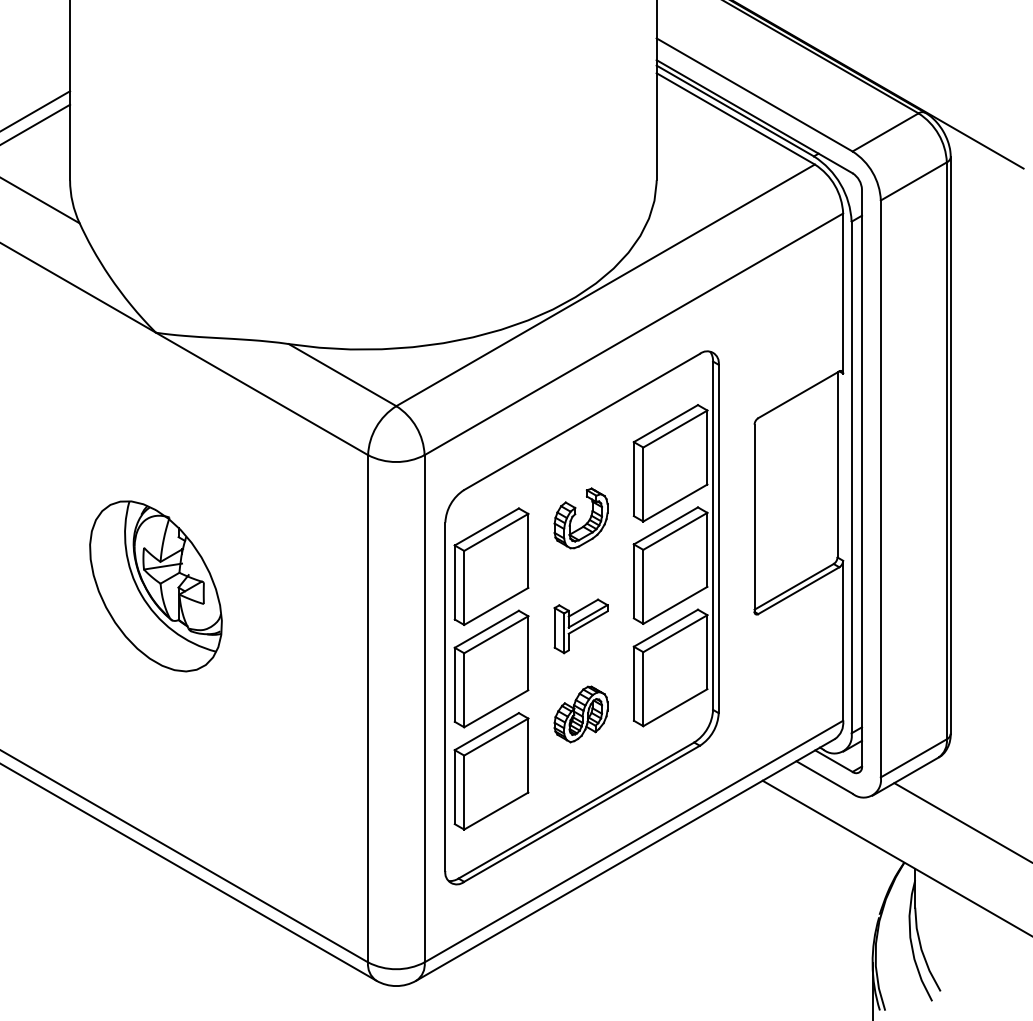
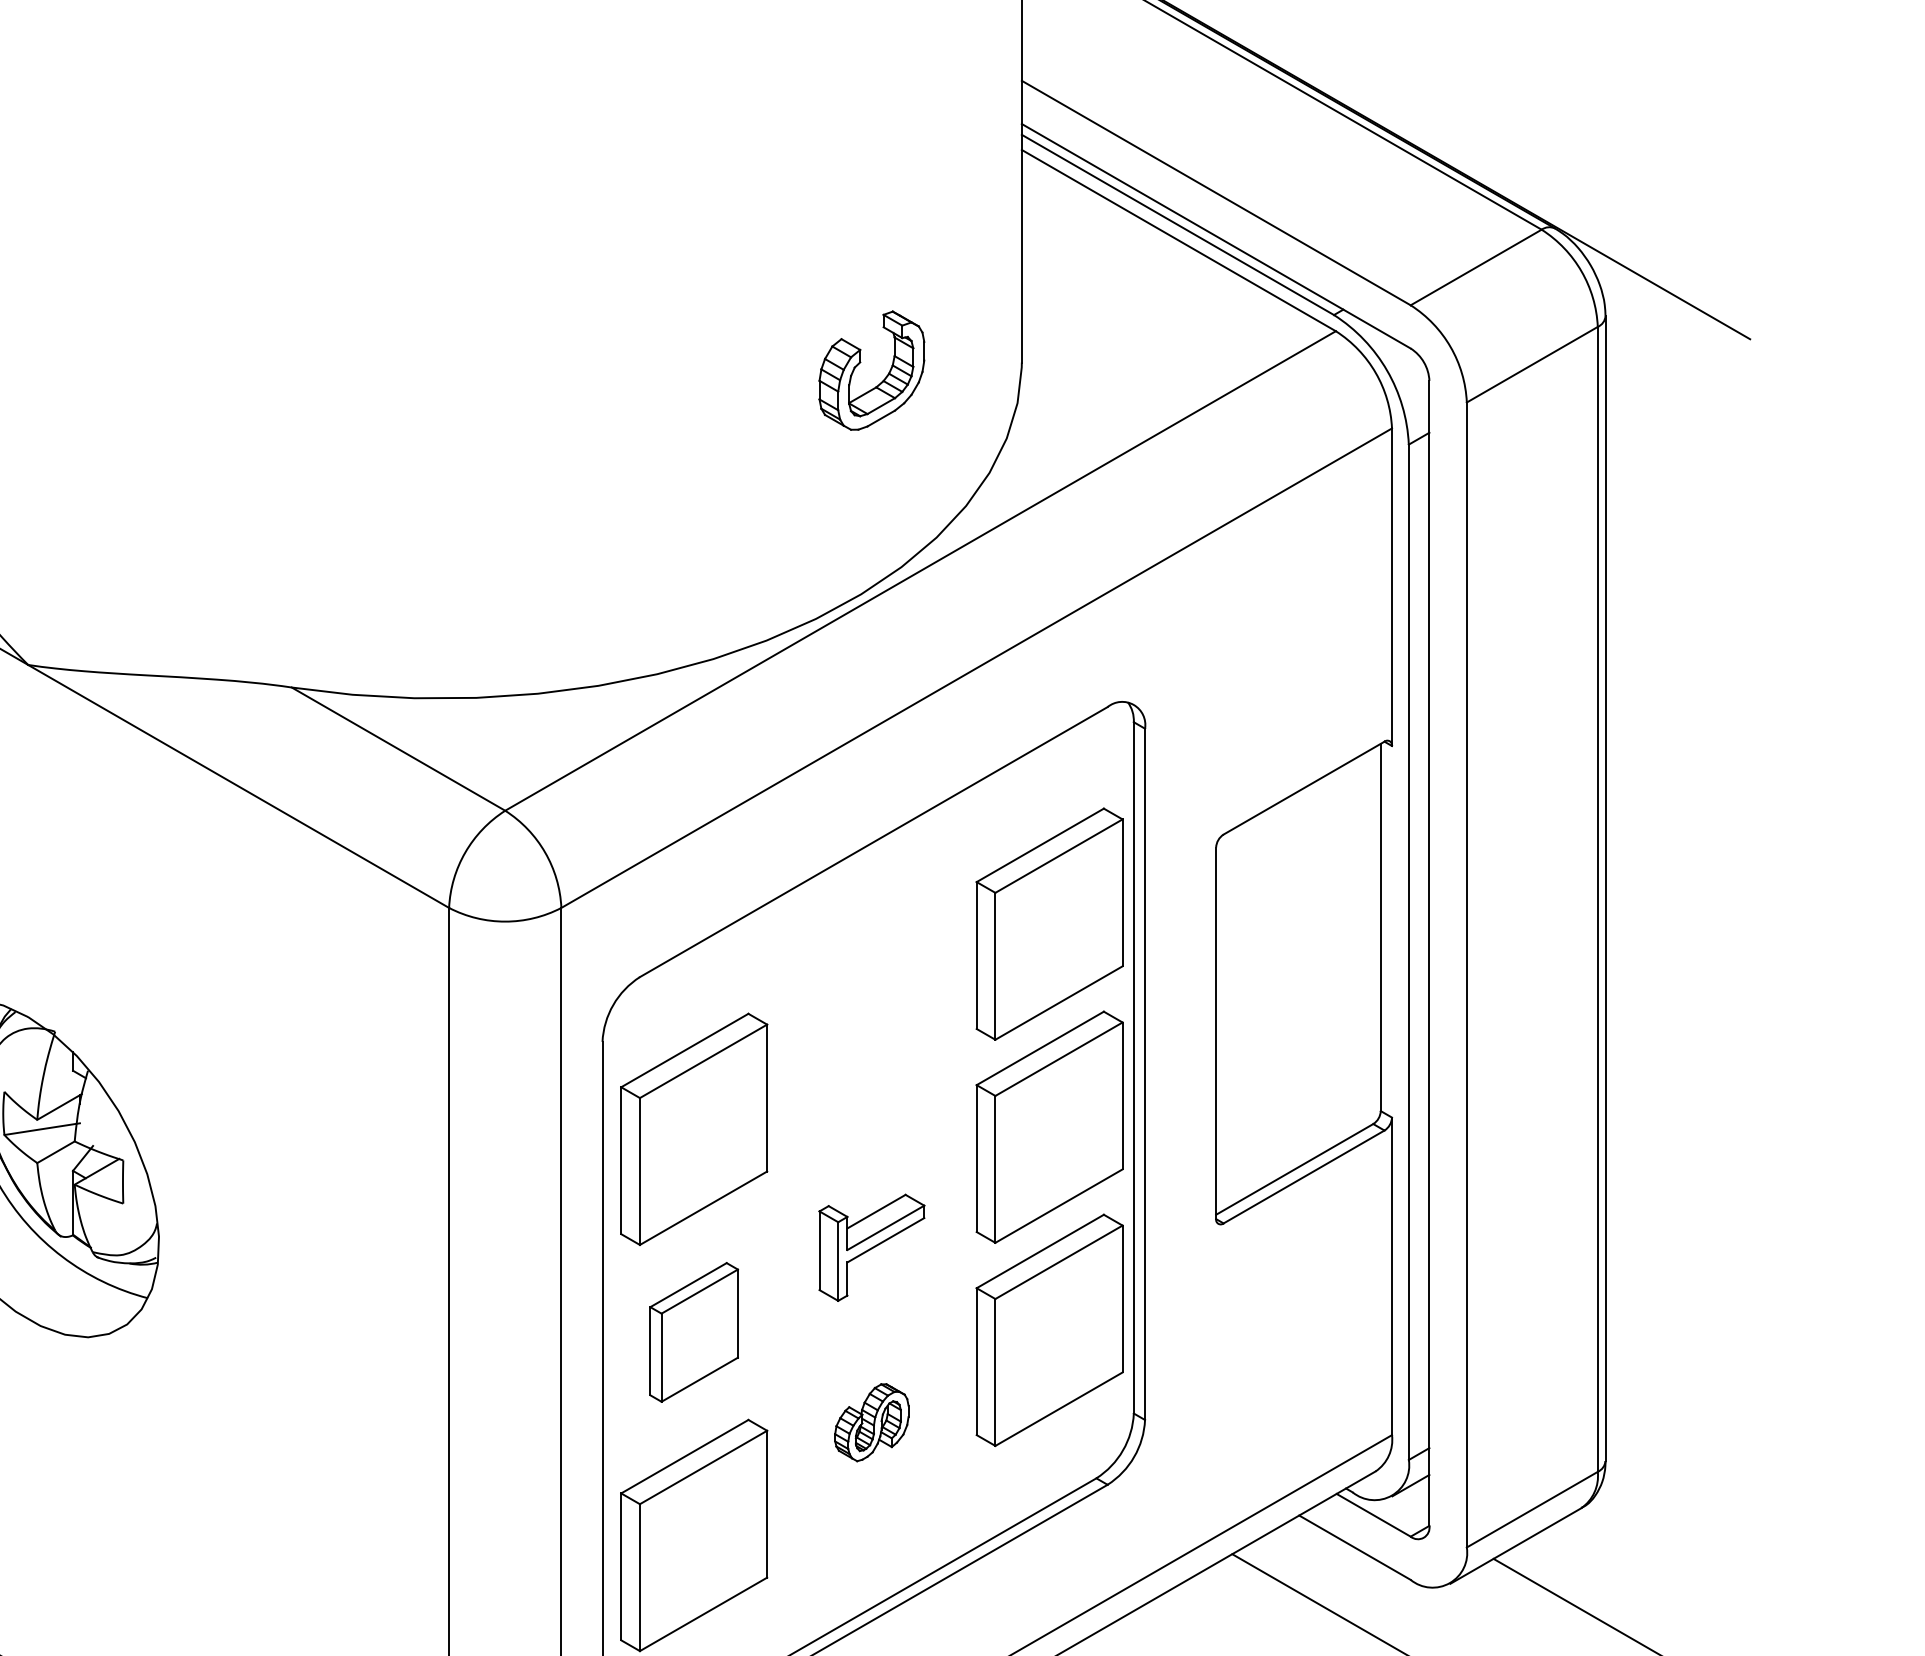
part: (580, 518) -> (870, 370), moved
part: (491, 668) -> (694, 1331), size x0.6
part: (580, 714) -> (870, 1422), size x0.7

